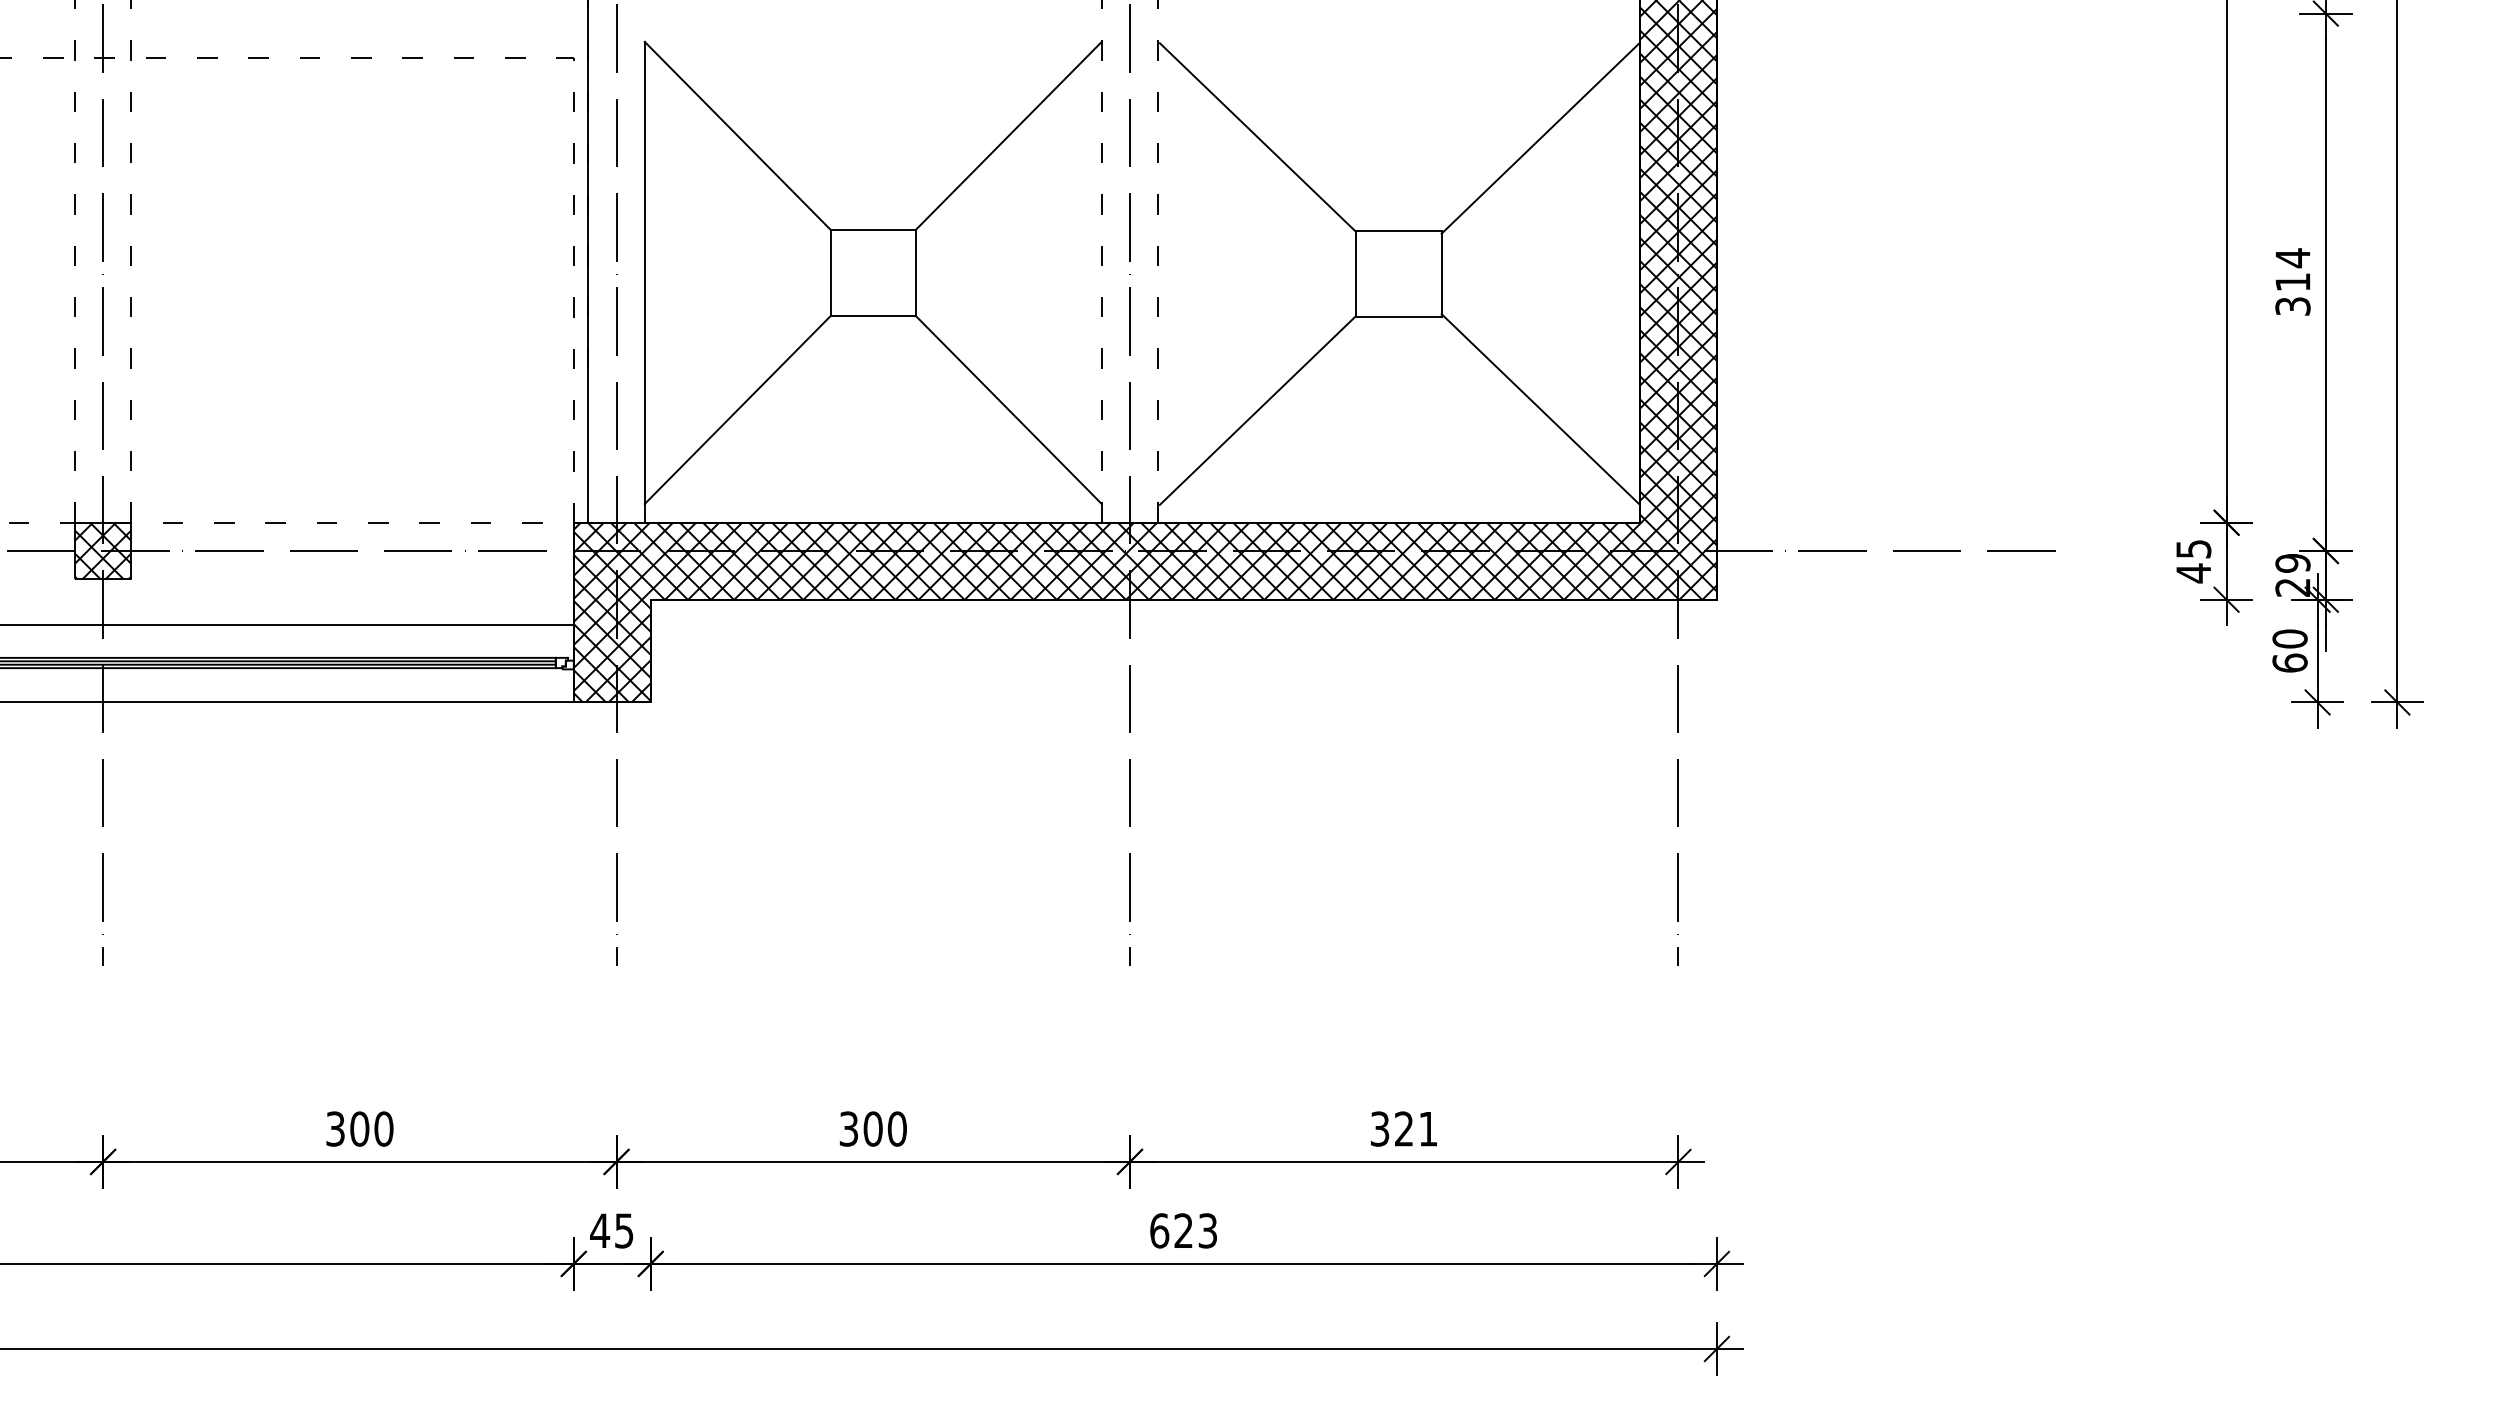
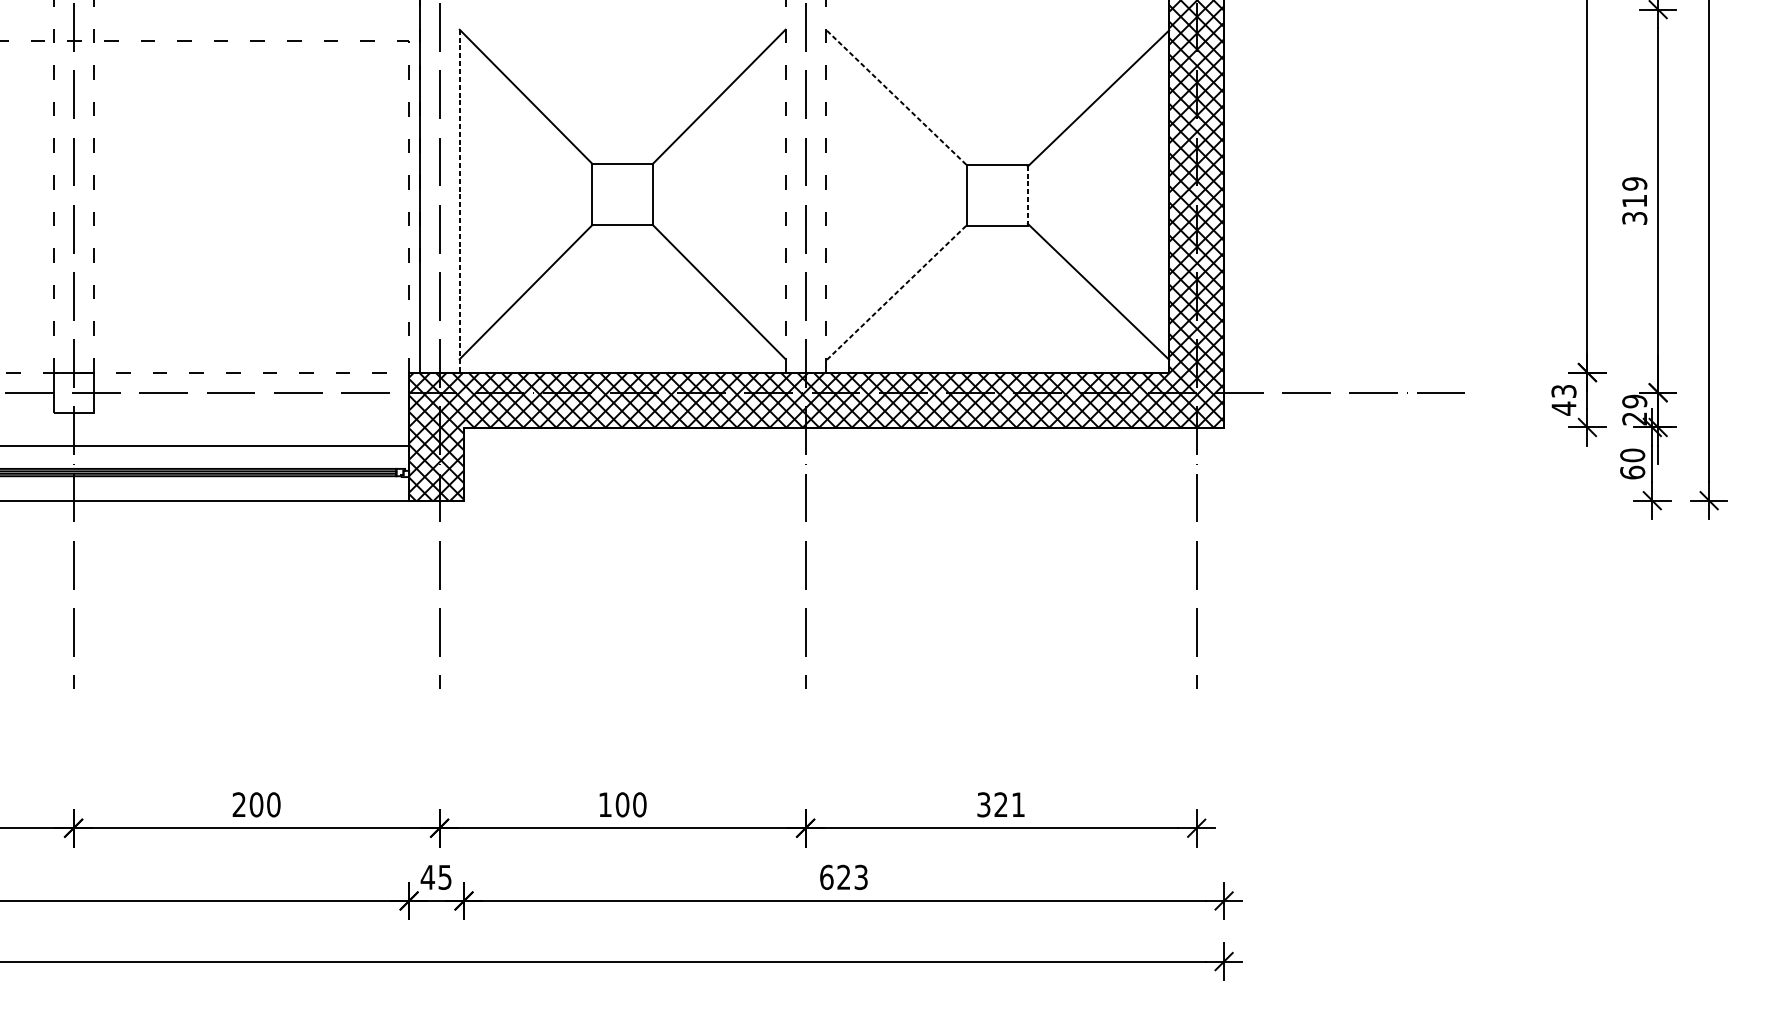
line: (1258, 137) -> (897, 97), solid -> dashed
text: (2292, 258) -> (1634, 184), 314 -> 319
line: (1441, 273) -> (1027, 194), solid -> dashed
line: (644, 282) -> (459, 201), solid -> dashed
line: (1258, 410) -> (897, 292), solid -> dashed
text: (2193, 548) -> (1563, 390), 45 -> 43
hatch: (102, 550) -> (73, 392), removed
text: (335, 1128) -> (239, 804), 300 -> 200
text: (848, 1128) -> (604, 804), 300 -> 100

